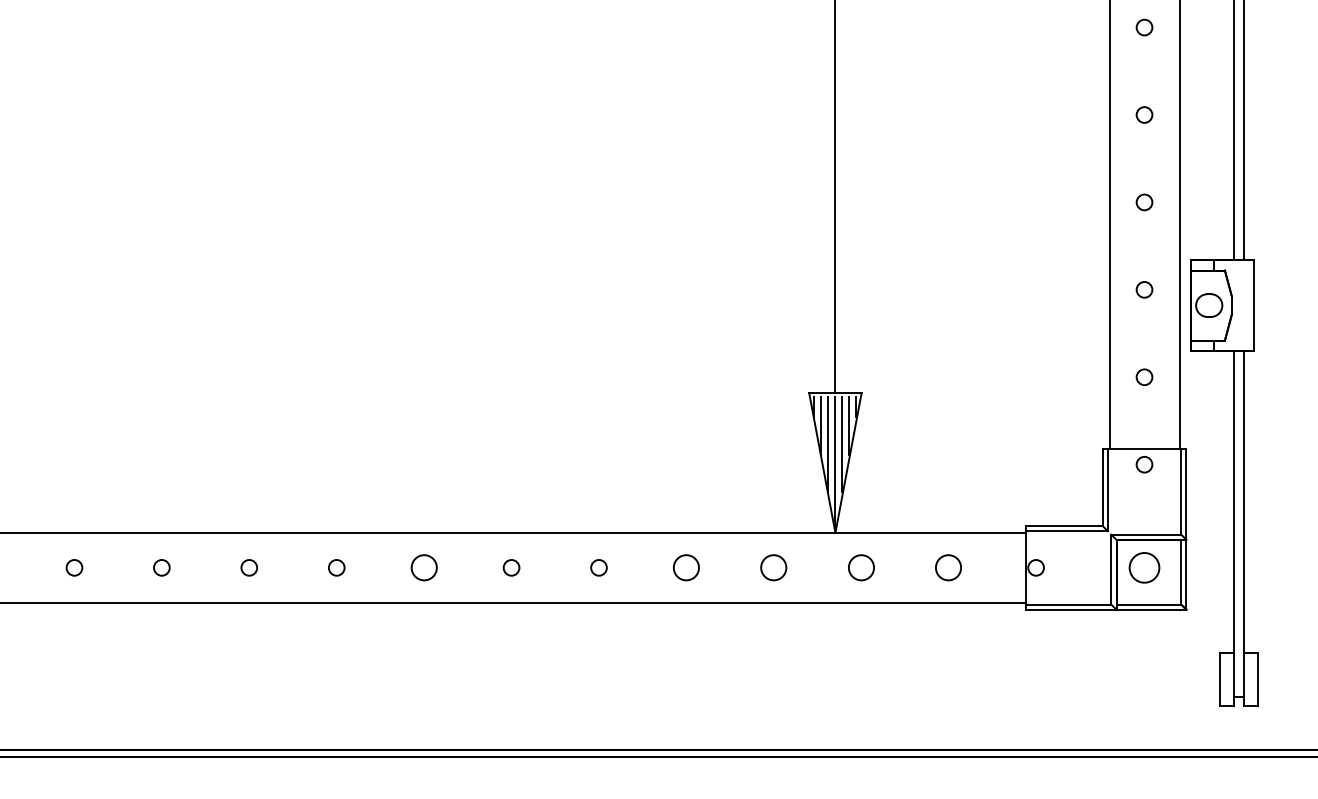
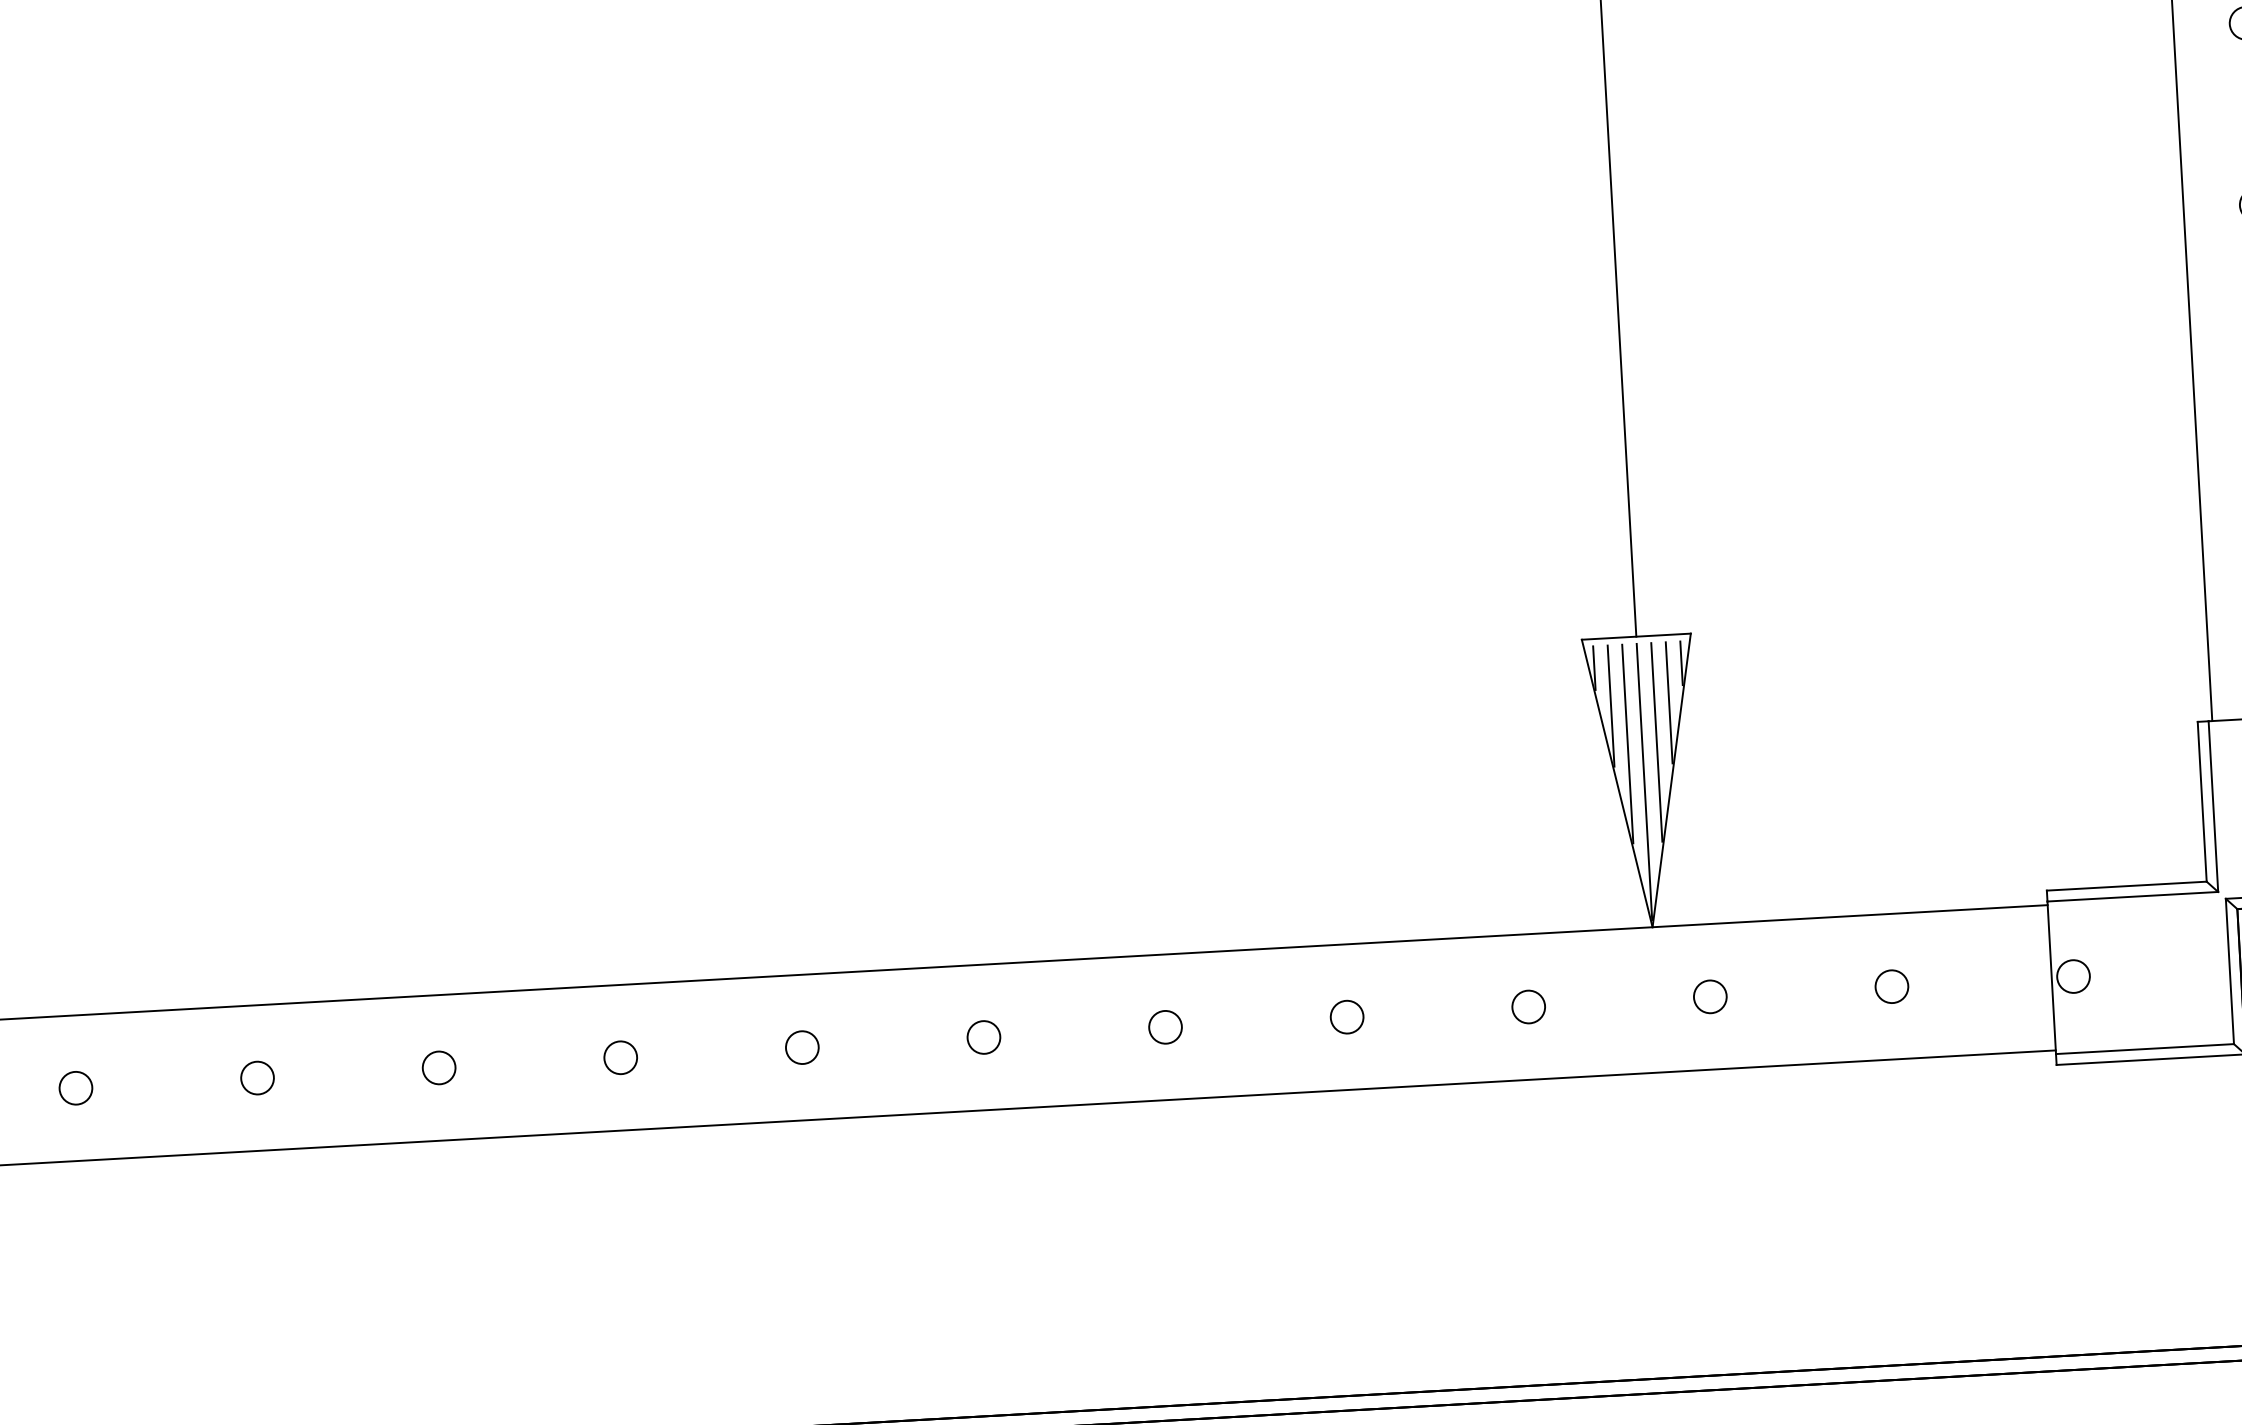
circle: (423, 567) -> (800, 1046), size x0.62
circle: (686, 567) -> (1347, 1016), size x0.62
circle: (773, 567) -> (1527, 1006), size x0.62
circle: (860, 567) -> (1708, 996), size x0.62
circle: (948, 567) -> (1891, 985), size x0.62

